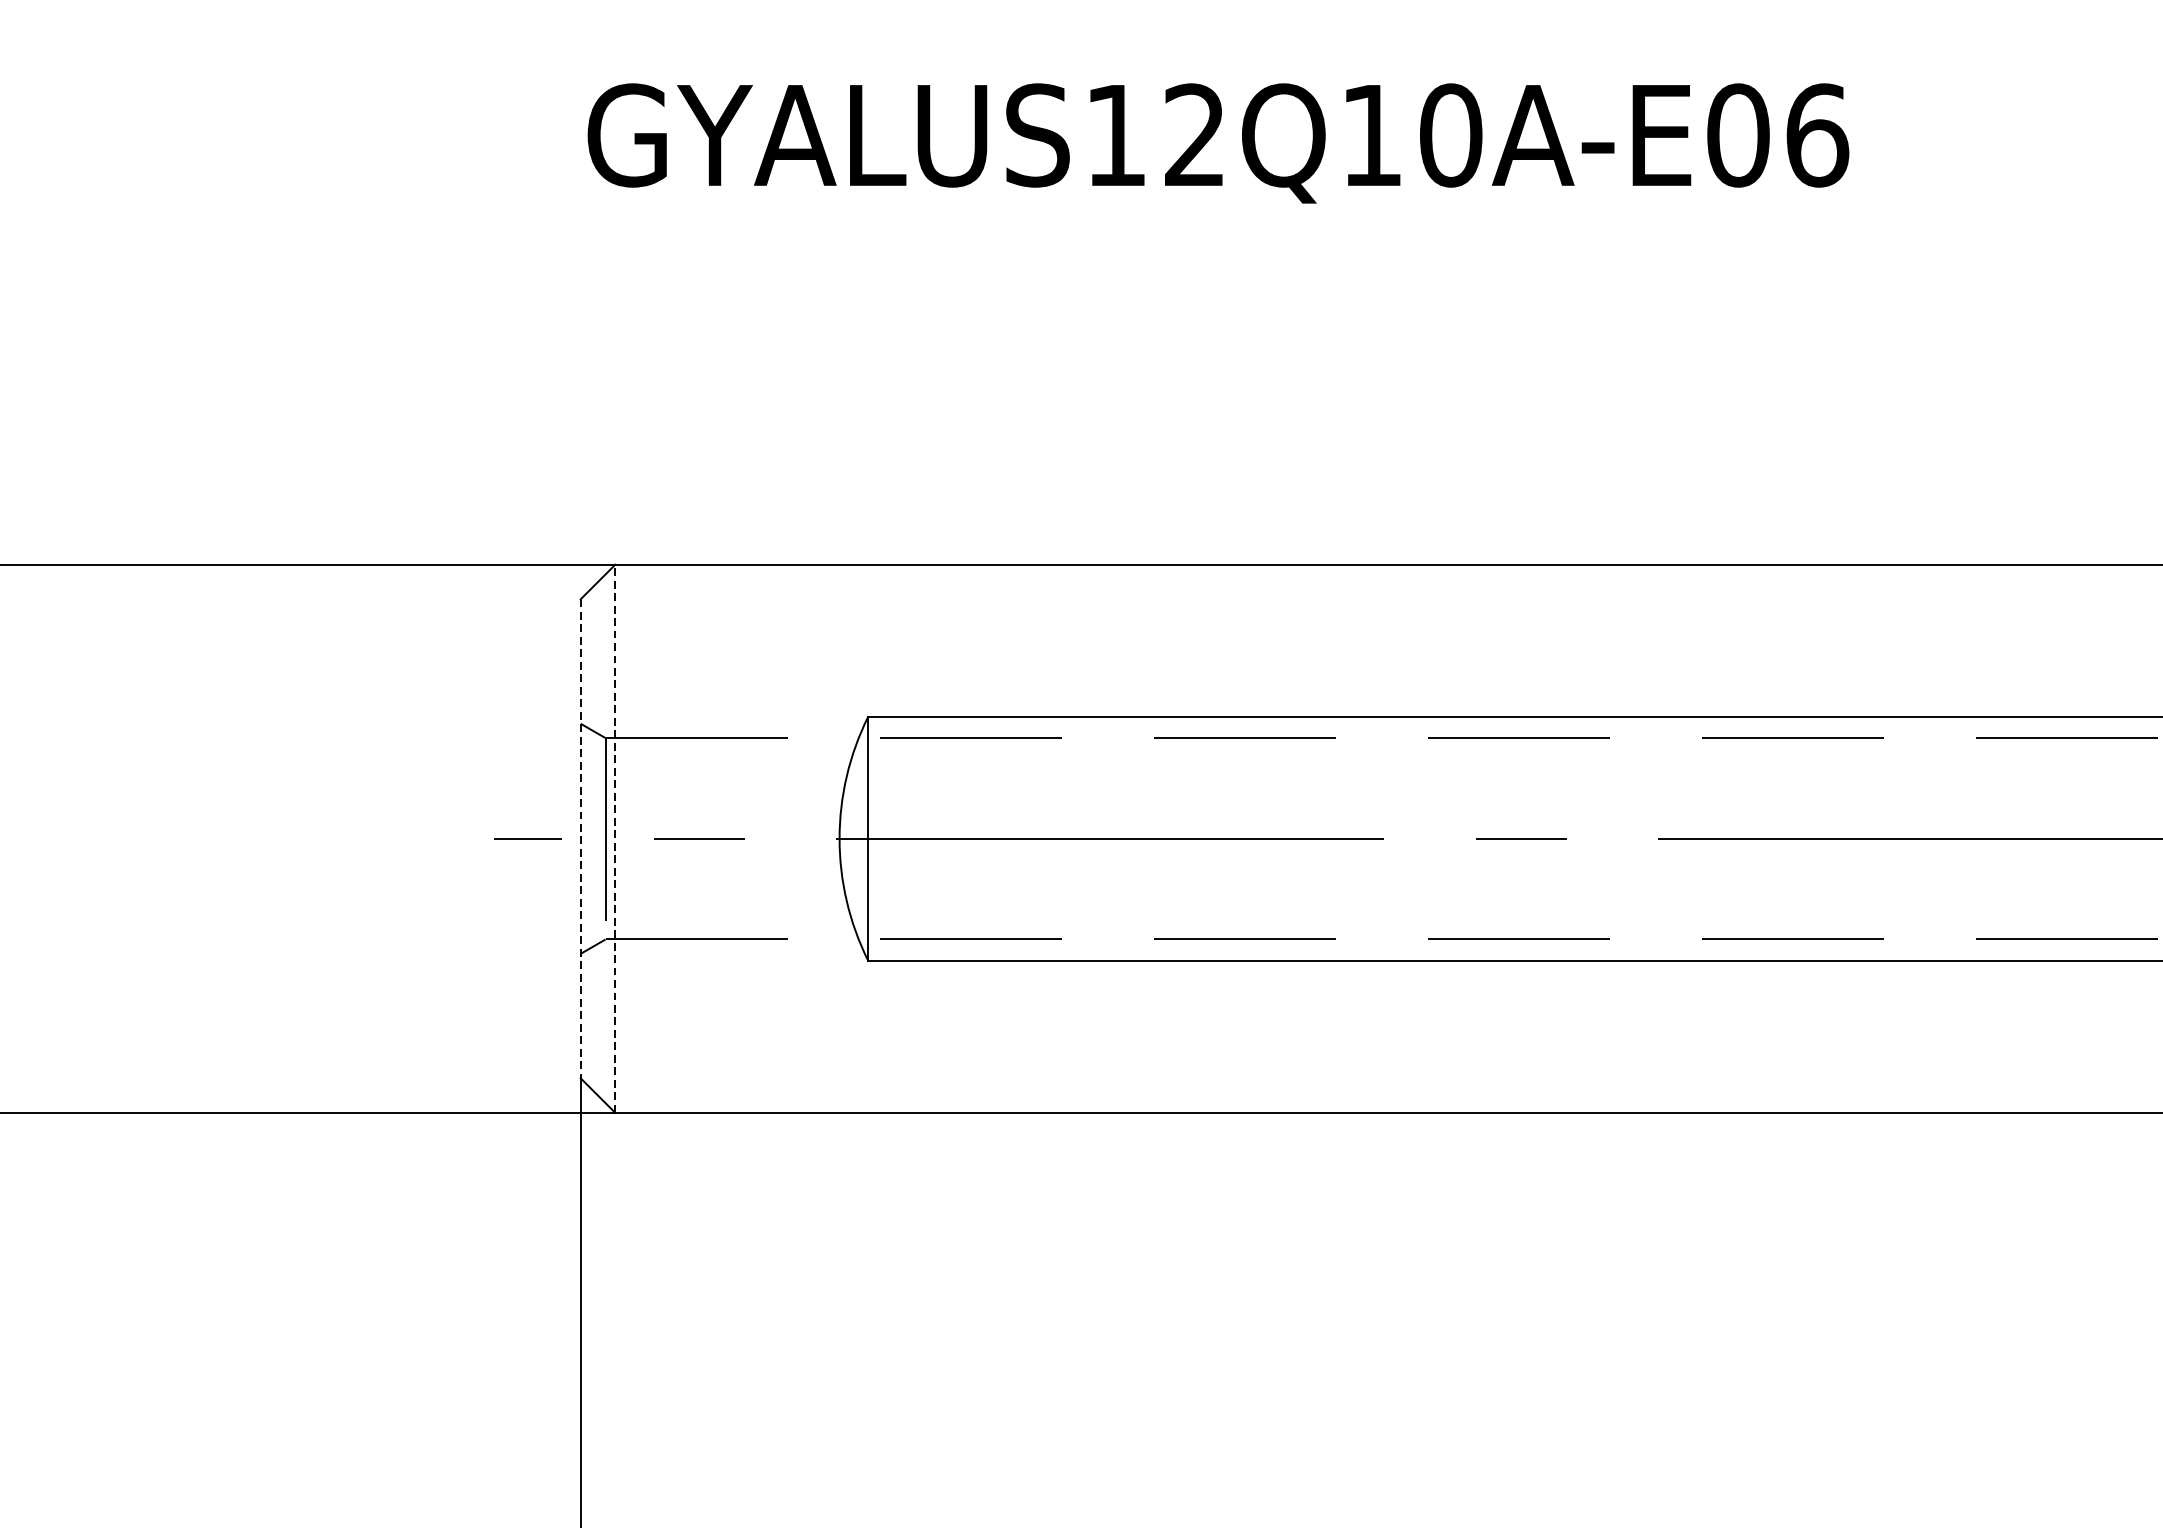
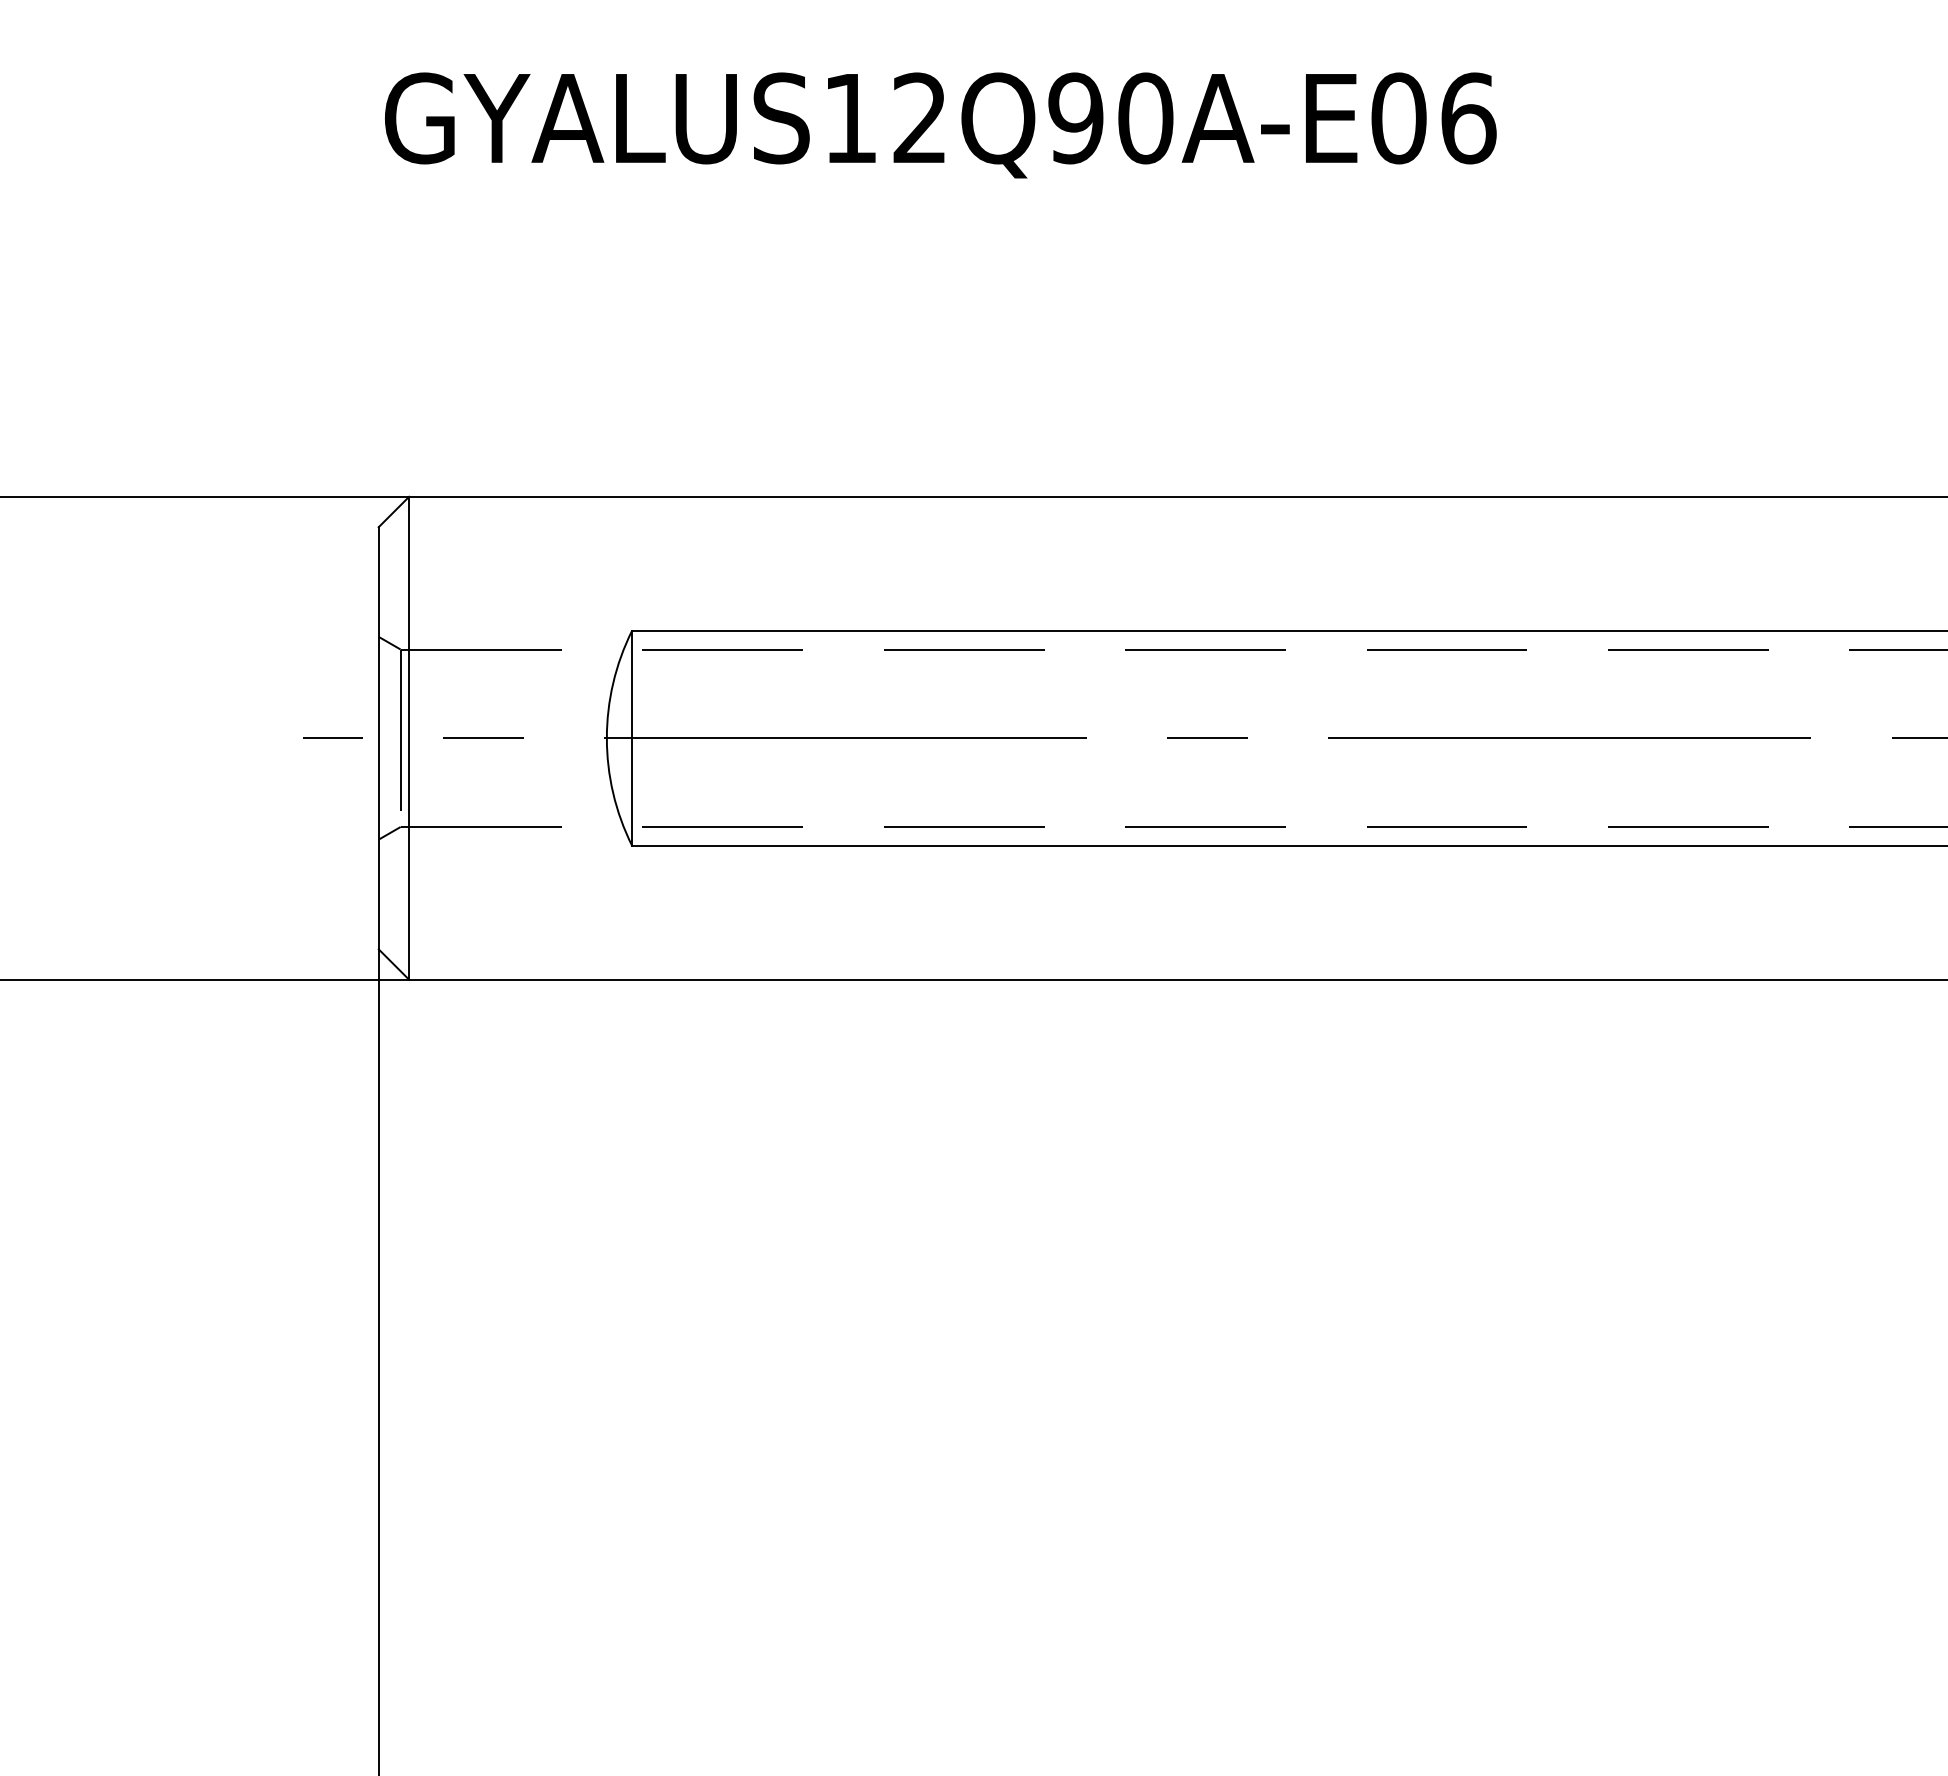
text: (1371, 135) -> (1075, 118), GYALUS12Q10A-E06 -> GYALUS12Q90A-E06
line: (615, 837) -> (409, 737), dashed -> solid
line: (580, 839) -> (378, 738), dashed -> solid

